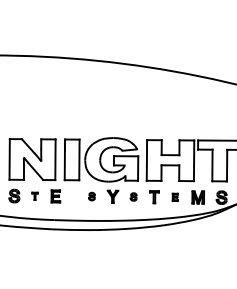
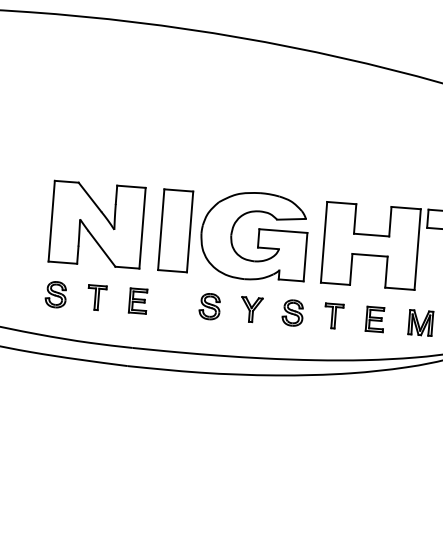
part: (34, 196) -> (95, 298), size x1.67
part: (91, 196) -> (208, 306), size x1.67
part: (133, 196) -> (292, 312), size x1.67
part: (175, 197) -> (375, 319), size x1.67

